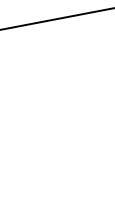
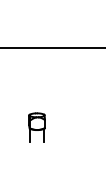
part: (38, 123) -> (36, 127), added

